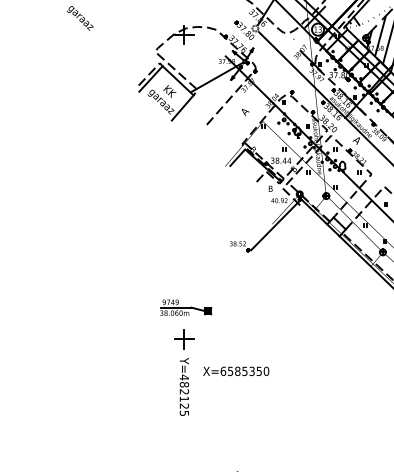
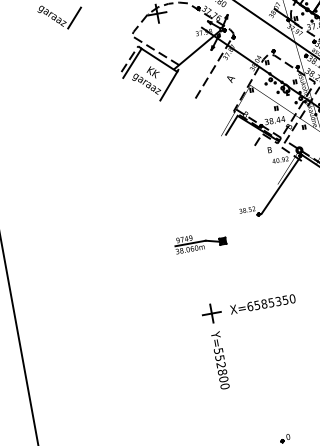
line: (102, 24) -> (74, 18), added
part: (186, 307) -> (200, 241), moved
text: (236, 370) -> (262, 303), moved
text: (184, 395) -> (221, 368), Y=482125 -> Y=552800

